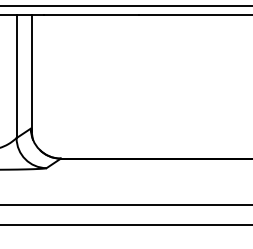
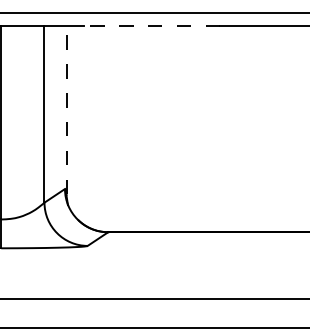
line: (90, 15) -> (150, 26), solid -> dashed
line: (31, 73) -> (65, 109), solid -> dashed

